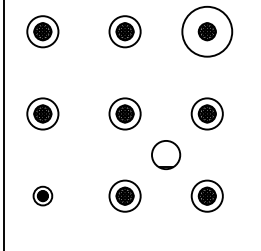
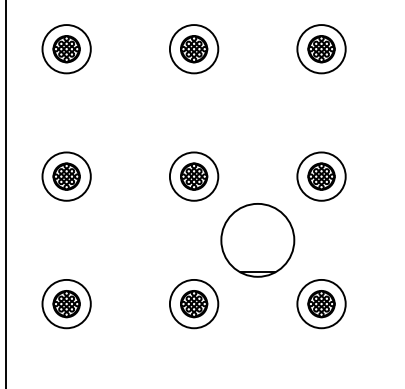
circle: (206, 31) -> (320, 48), size x0.62
circle: (165, 154) -> (256, 239), size x1.67
part: (42, 195) -> (66, 303), size x1.67

